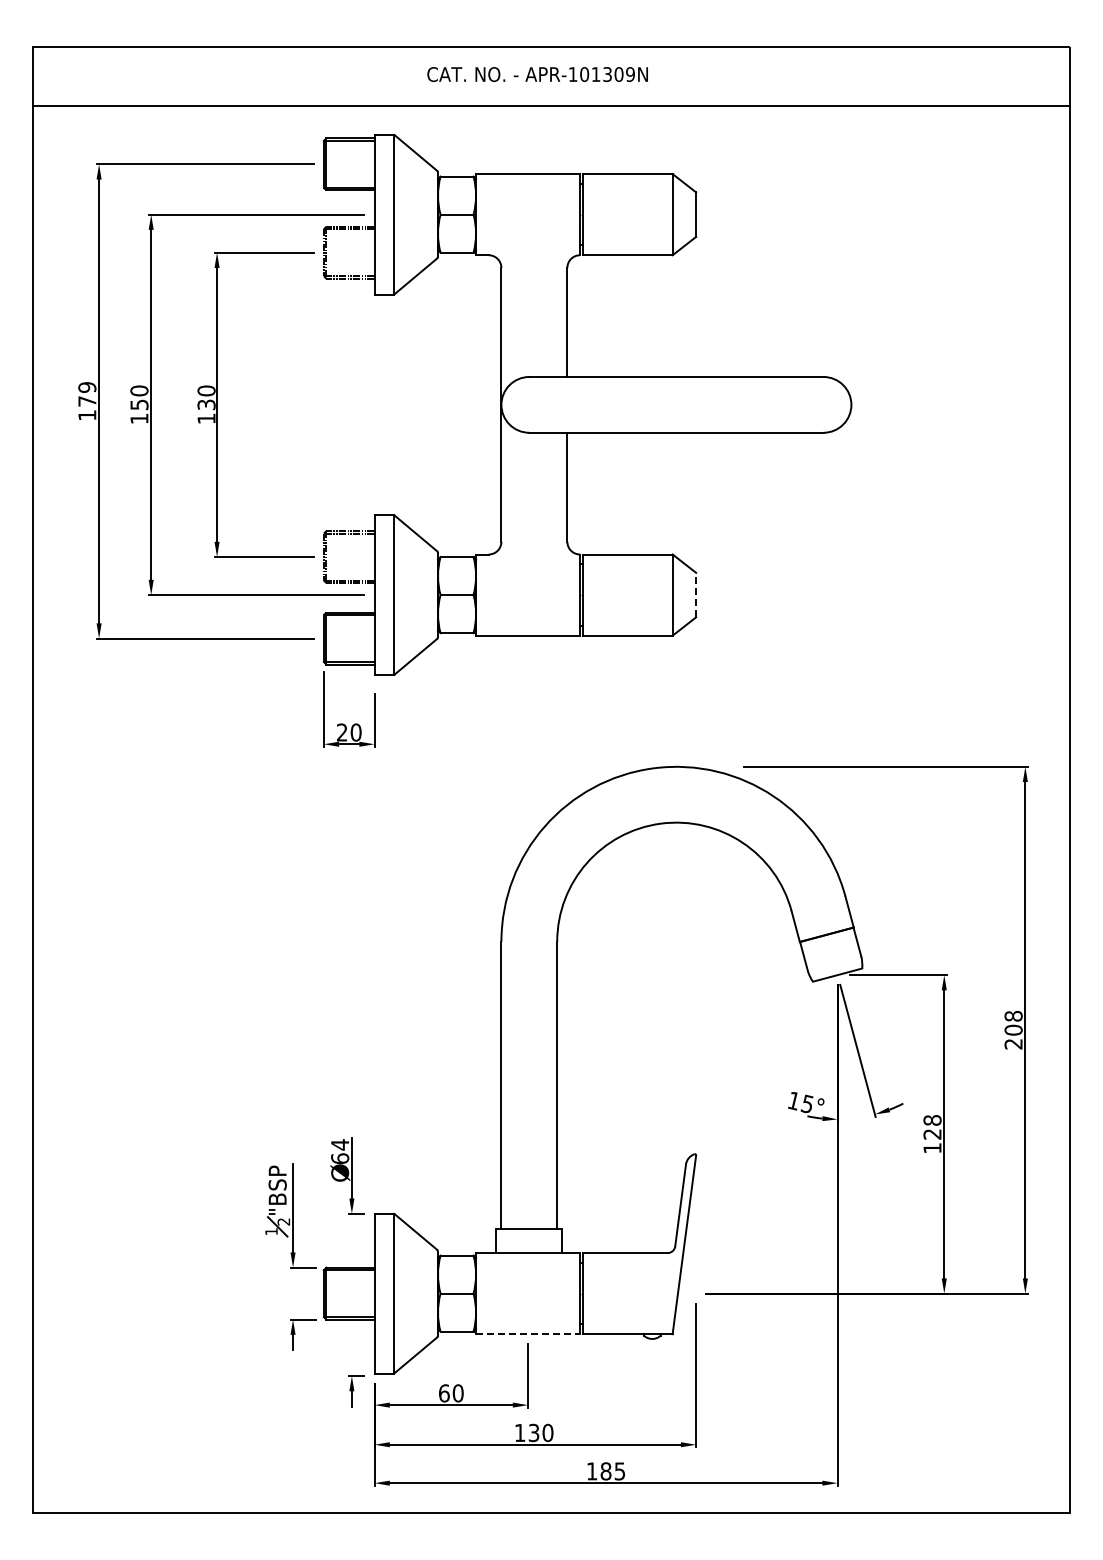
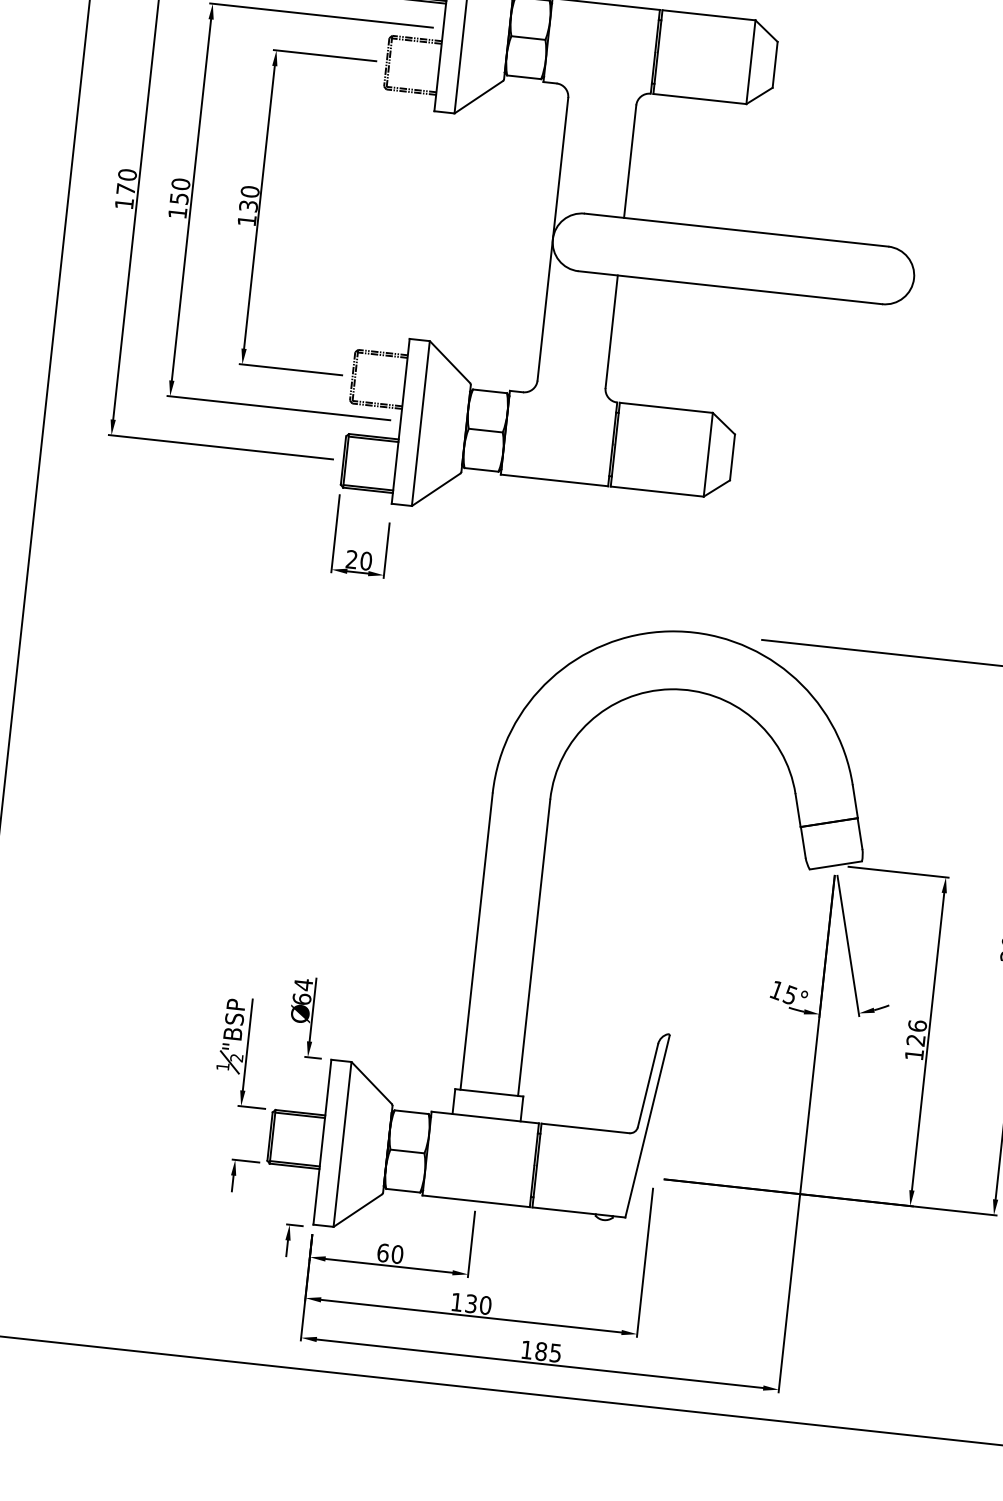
text: (87, 387) -> (127, 174), 179 -> 170
line: (696, 594) -> (732, 456), dashed -> solid
text: (932, 1119) -> (917, 1025), 128 -> 126
line: (528, 1334) -> (476, 1201), dashed -> solid

